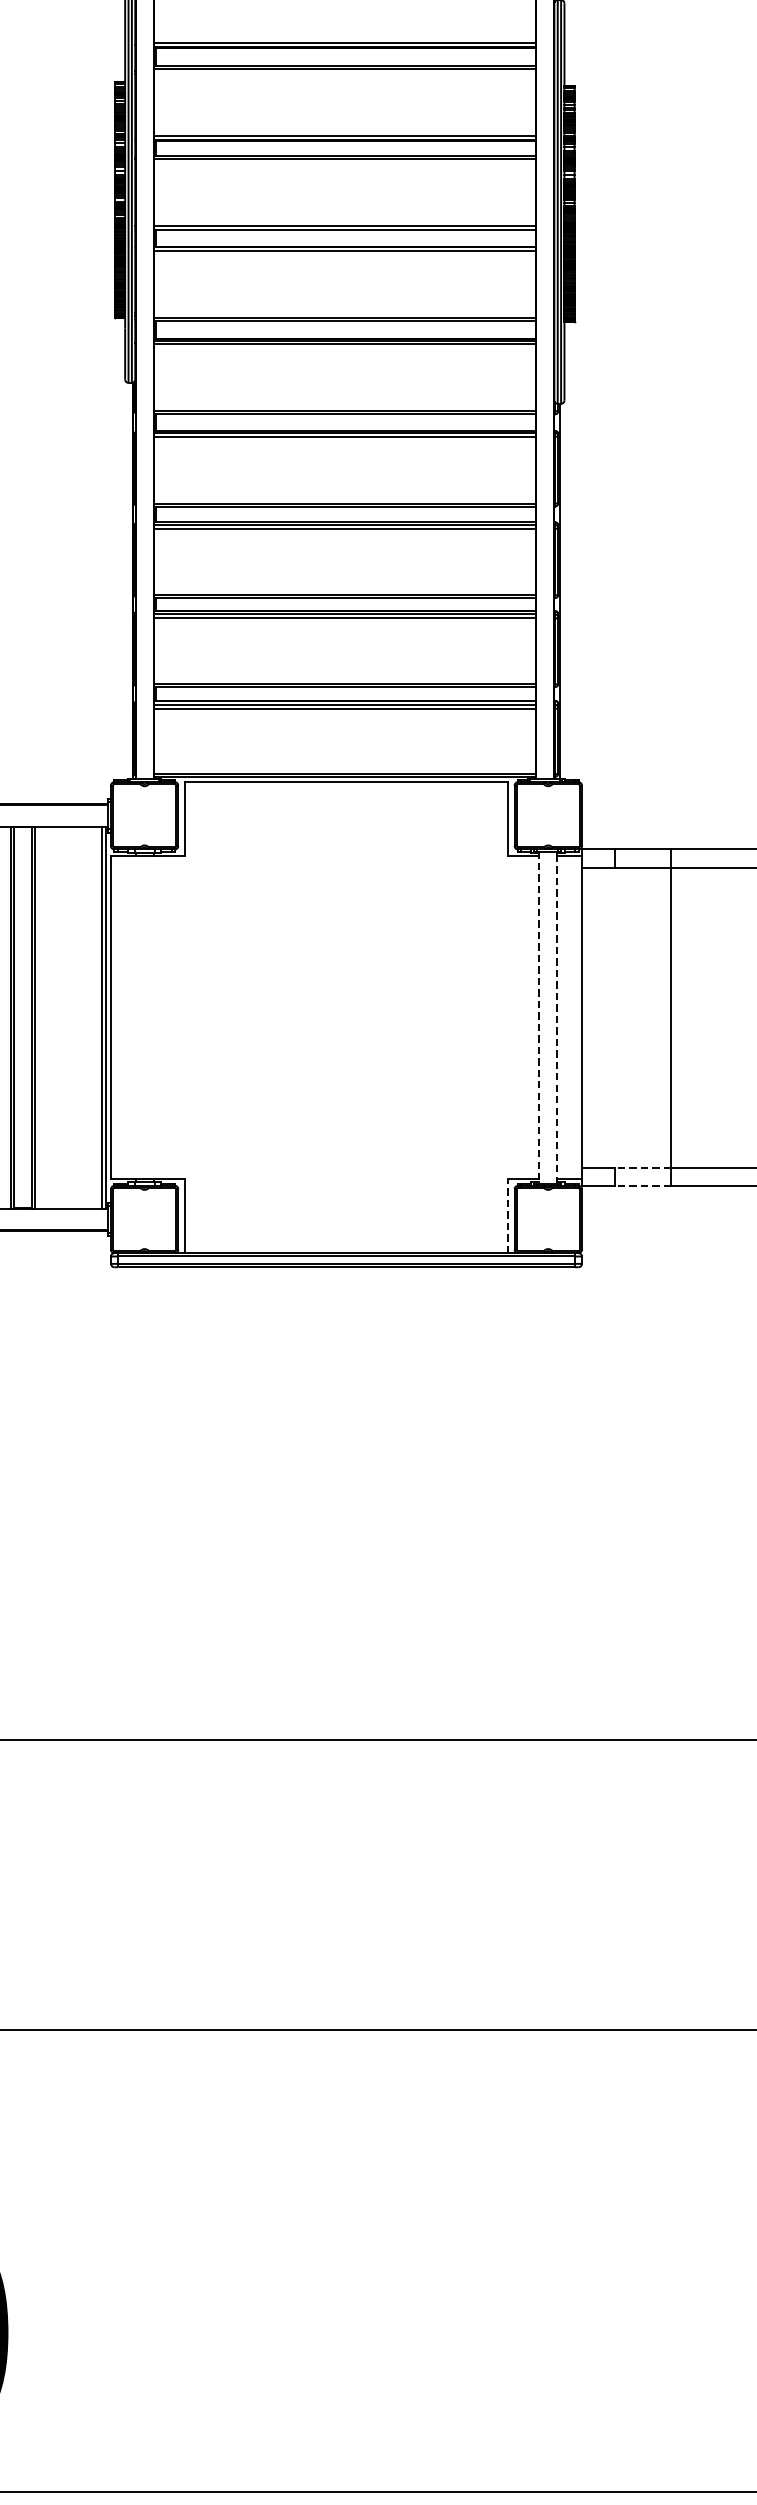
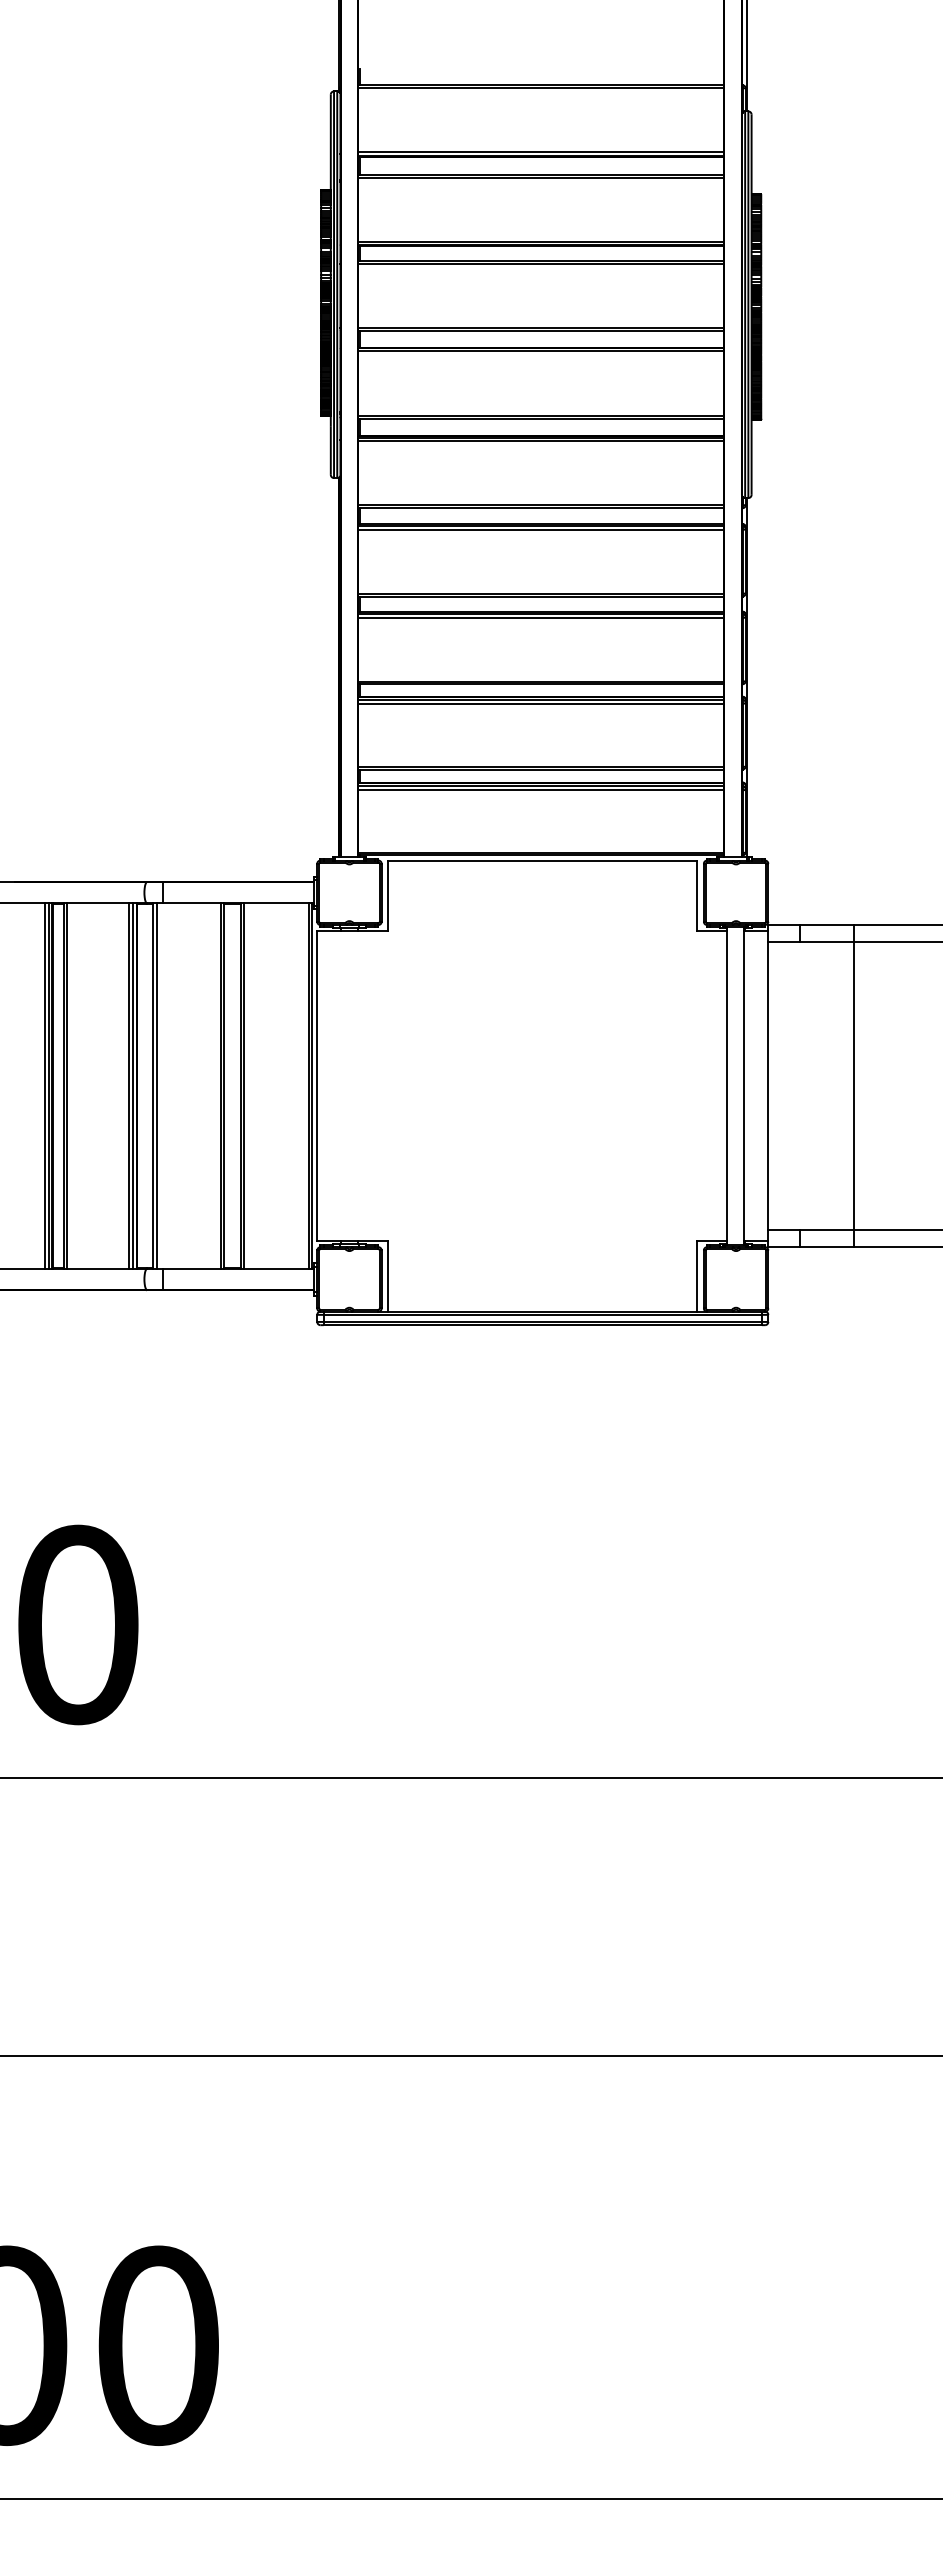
line: (557, 1017) -> (744, 1085), dashed -> solid
line: (538, 1018) -> (726, 1086), dashed -> solid
line: (642, 1167) -> (826, 1229), dashed -> solid
line: (642, 1186) -> (826, 1247), dashed -> solid
line: (507, 1215) -> (697, 1275), dashed -> solid

